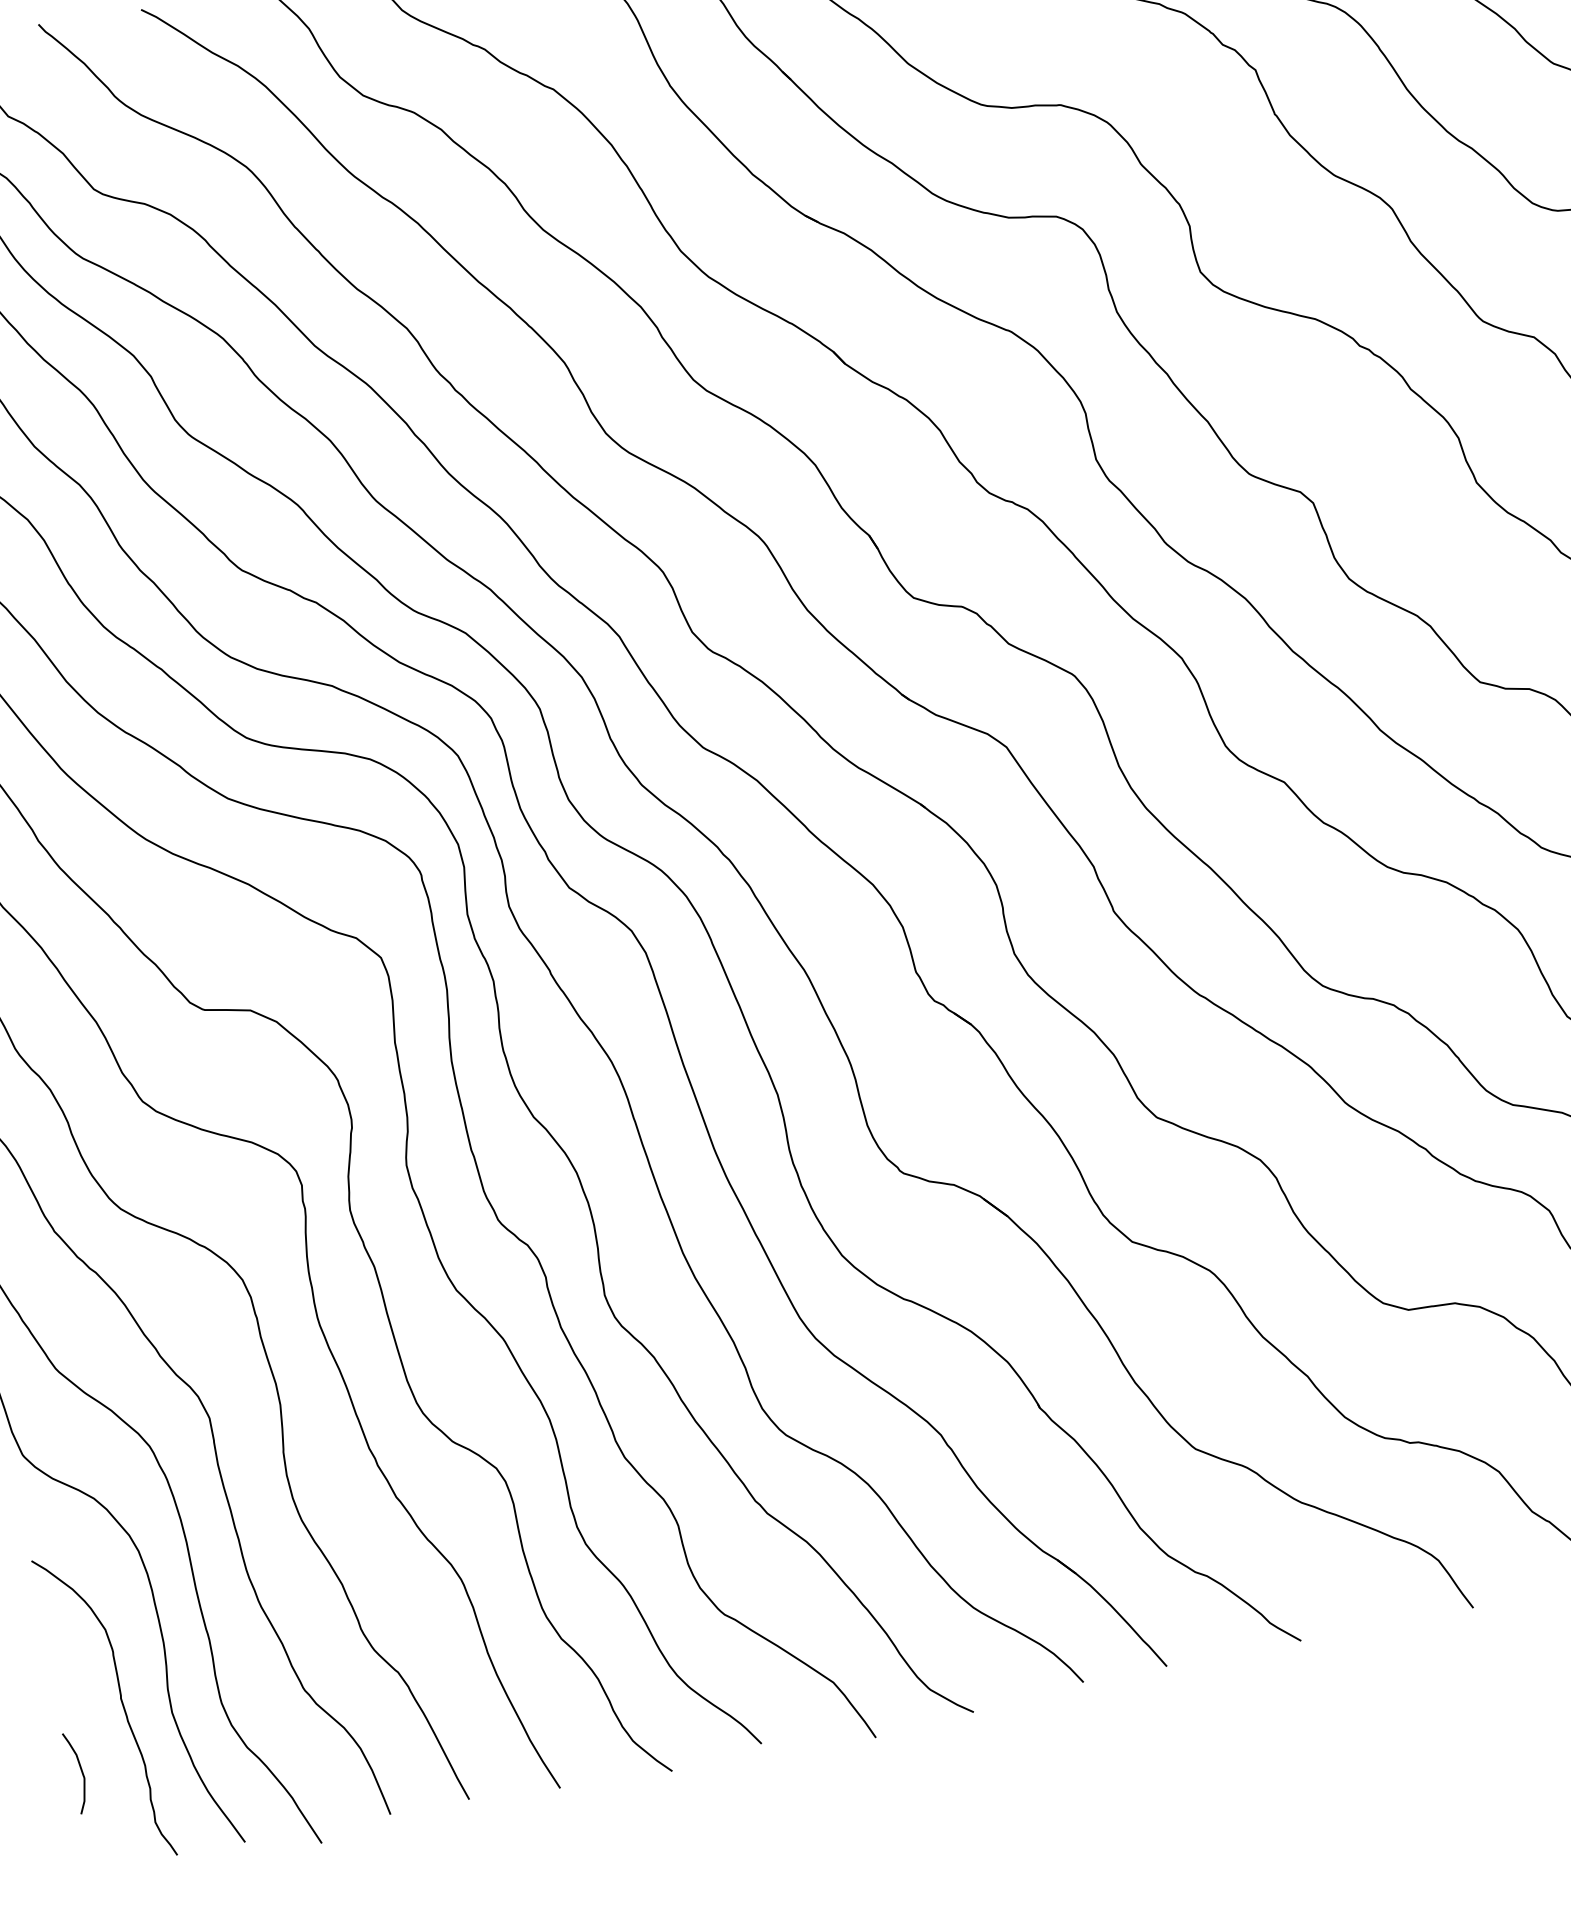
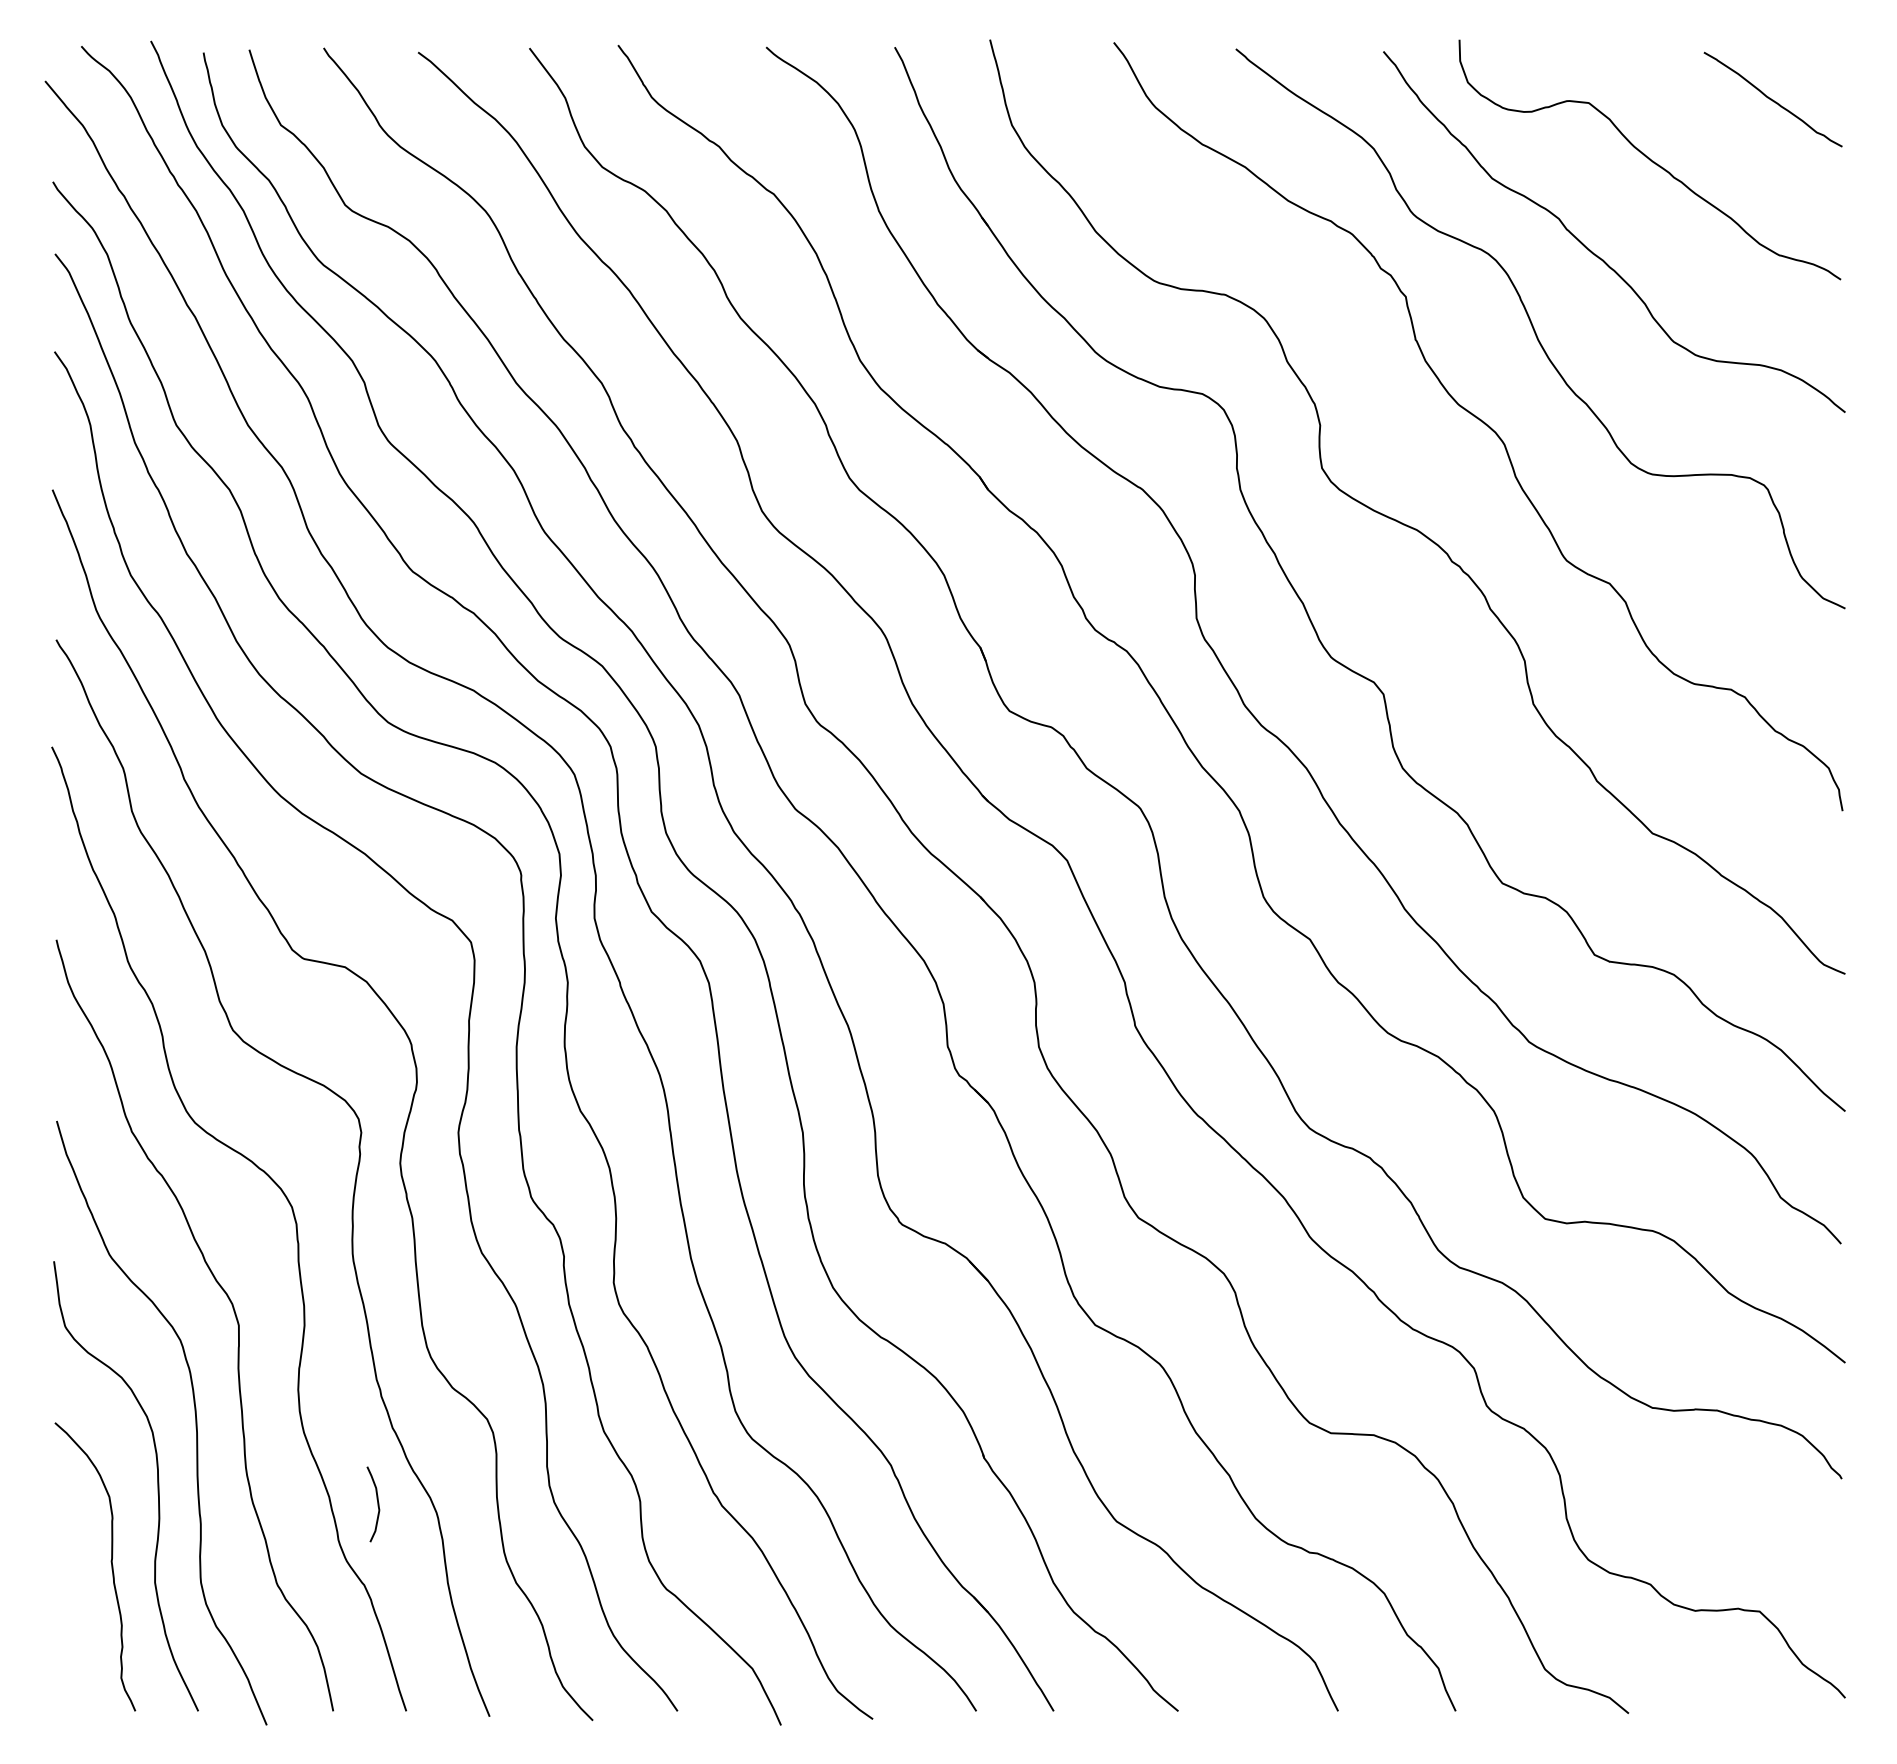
curve: (81, 1772) -> (377, 1504), moved

